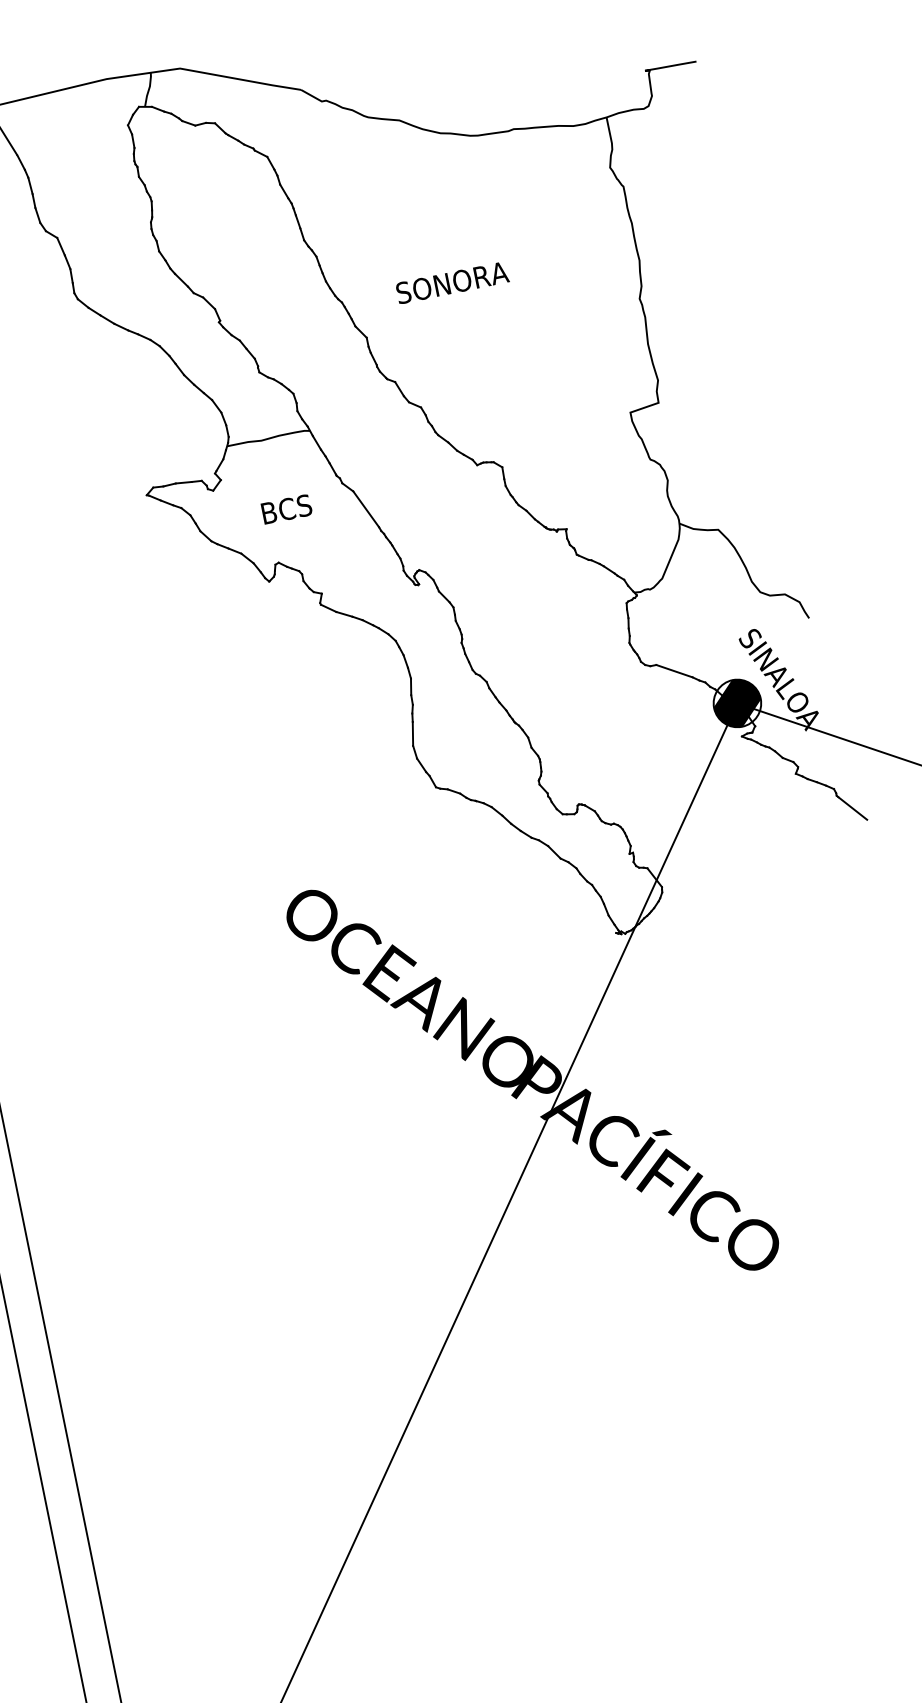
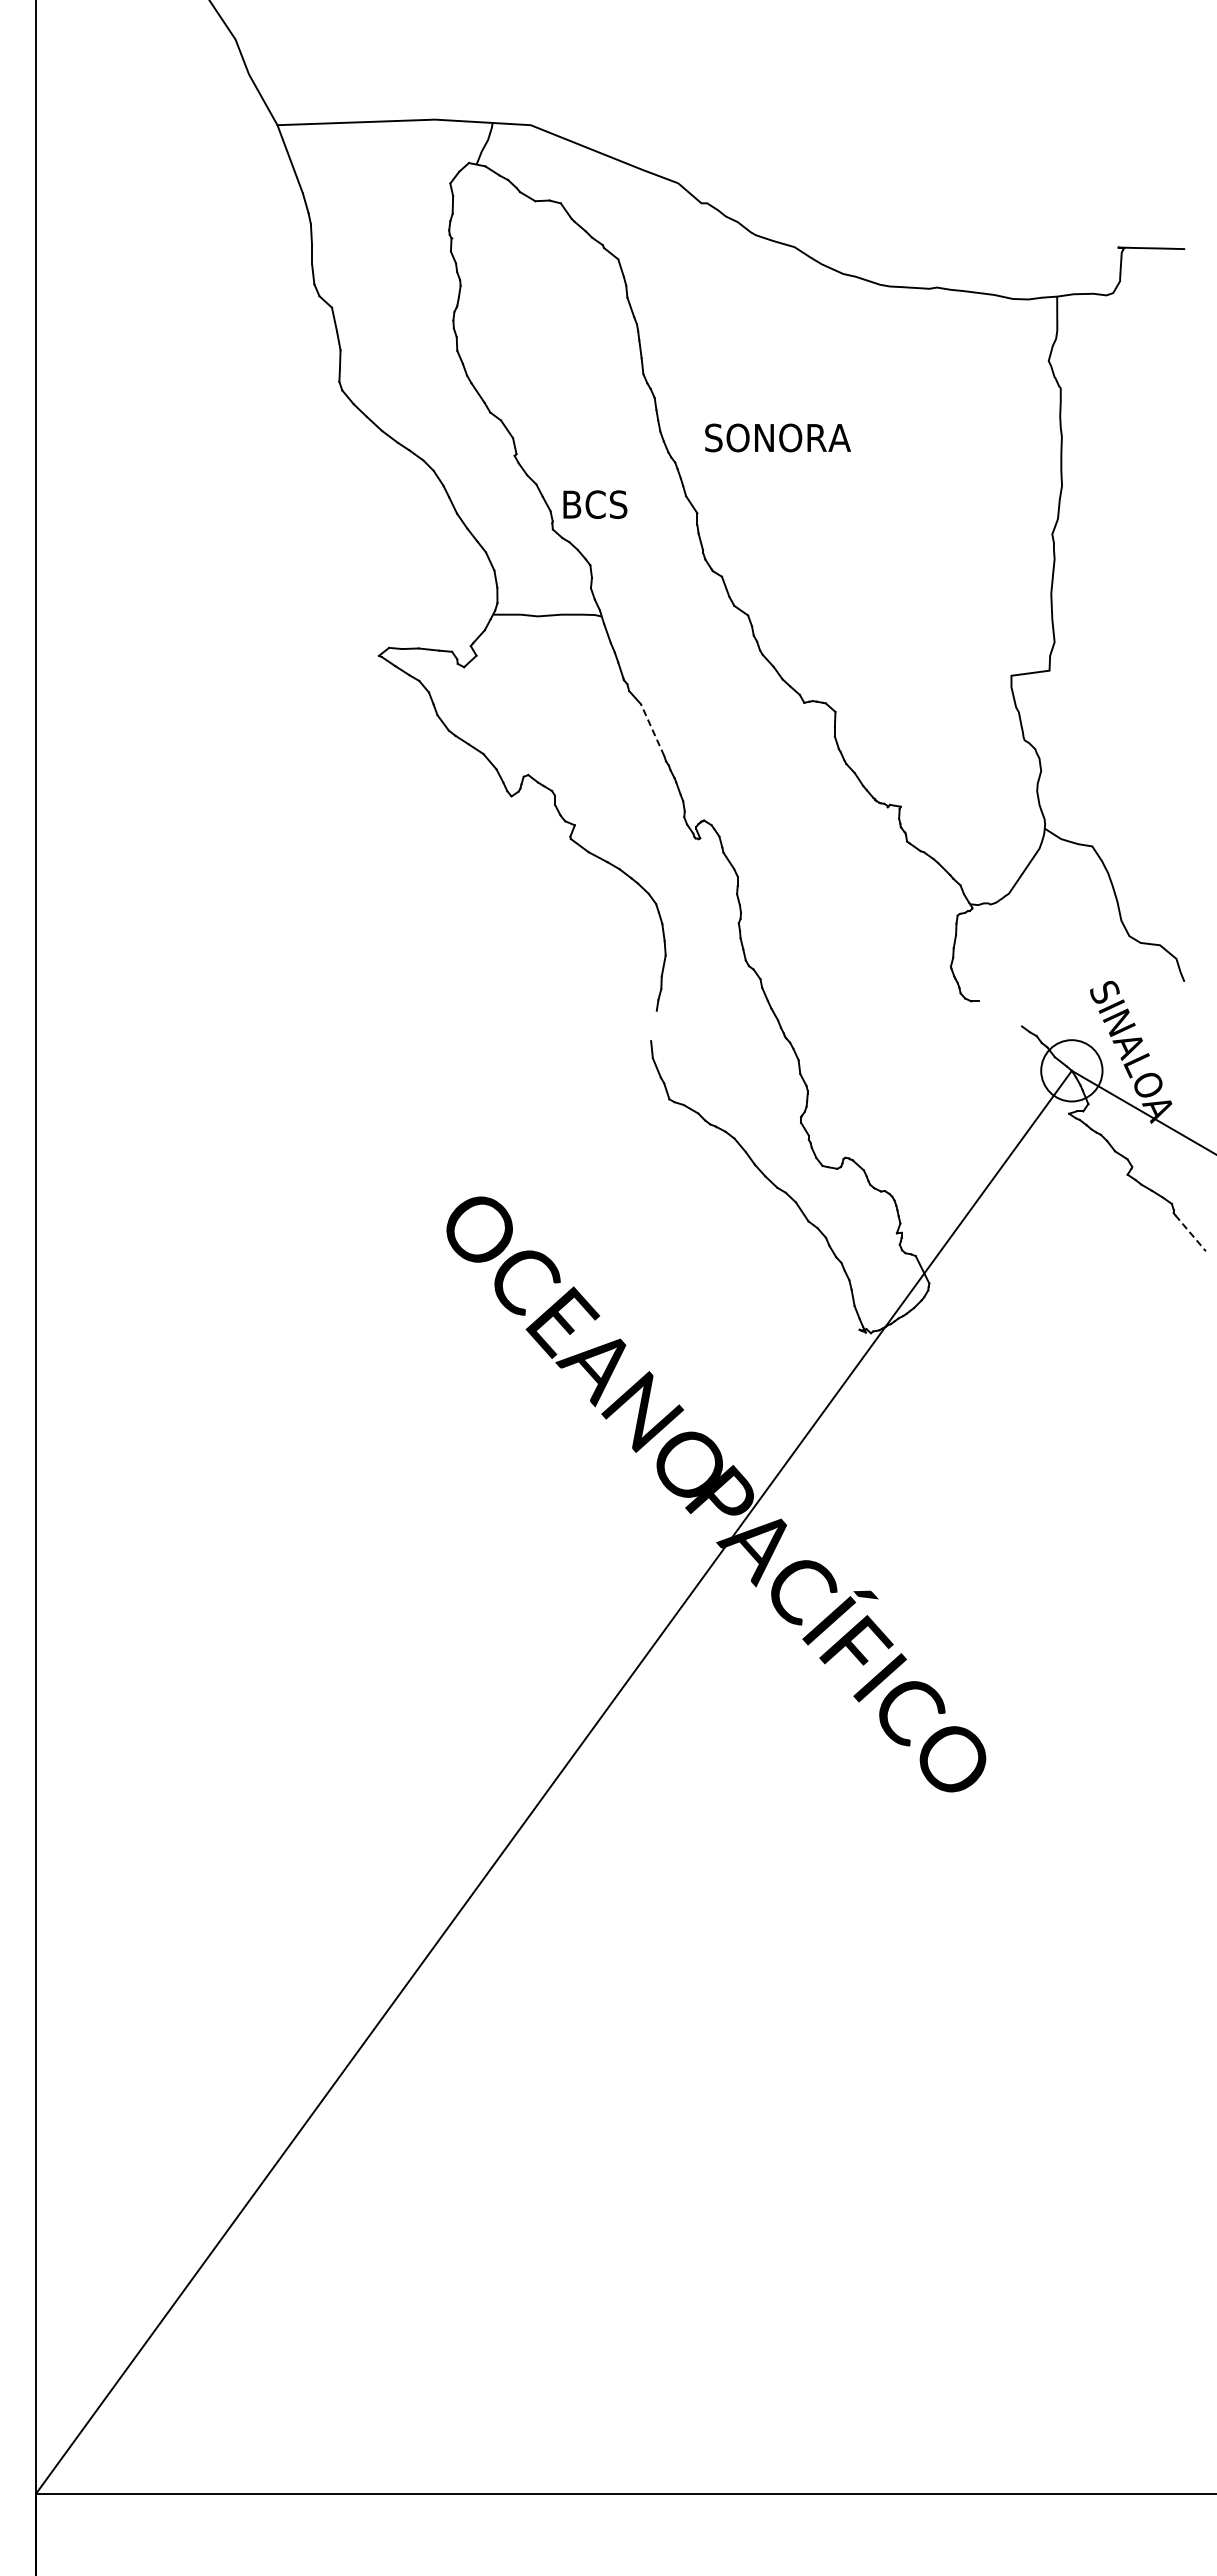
text: (452, 282) -> (777, 437), moved
line: (366, 508) -> (652, 729), solid -> dashed
text: (286, 509) -> (595, 504), moved
line: (674, 670) -> (1000, 1013), removed
hatch: (737, 703) -> (1071, 1070), removed
line: (412, 733) -> (653, 1025), removed
line: (852, 808) -> (1190, 1233), solid -> dashed

